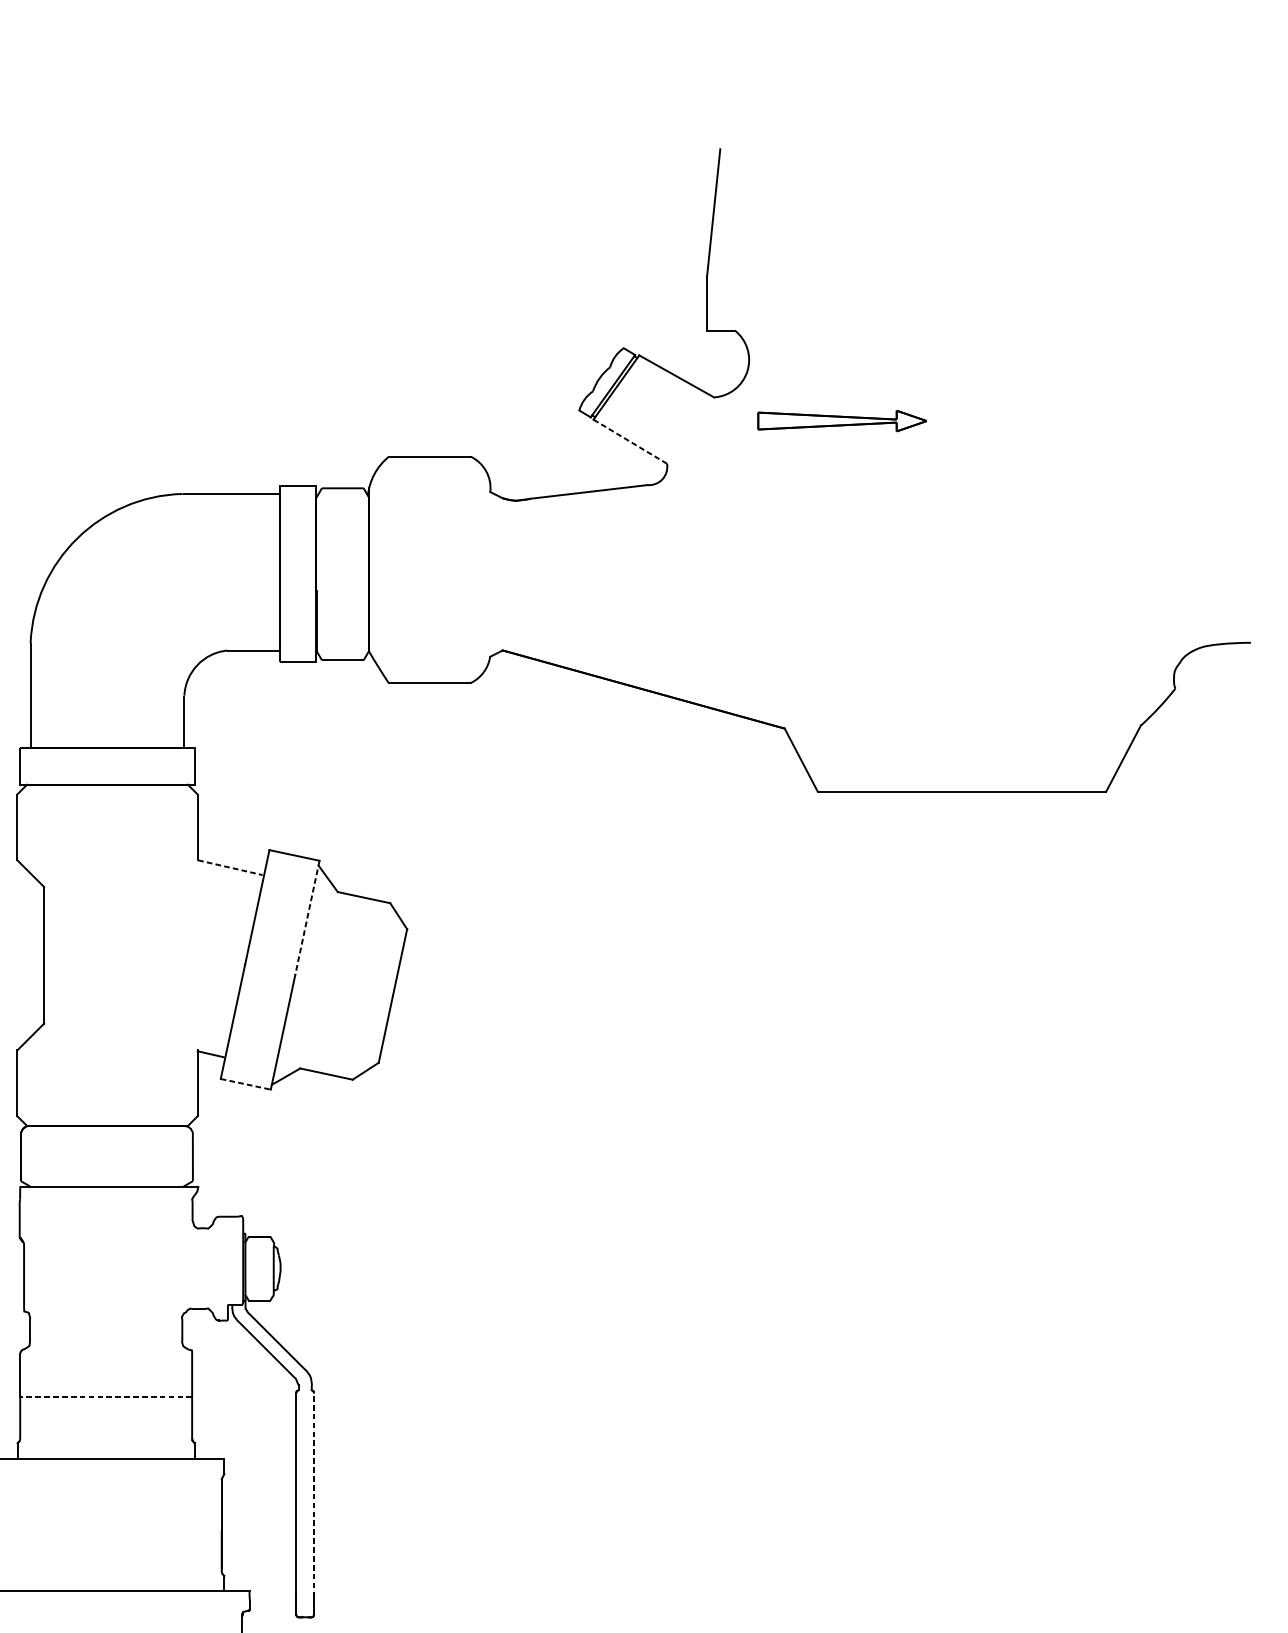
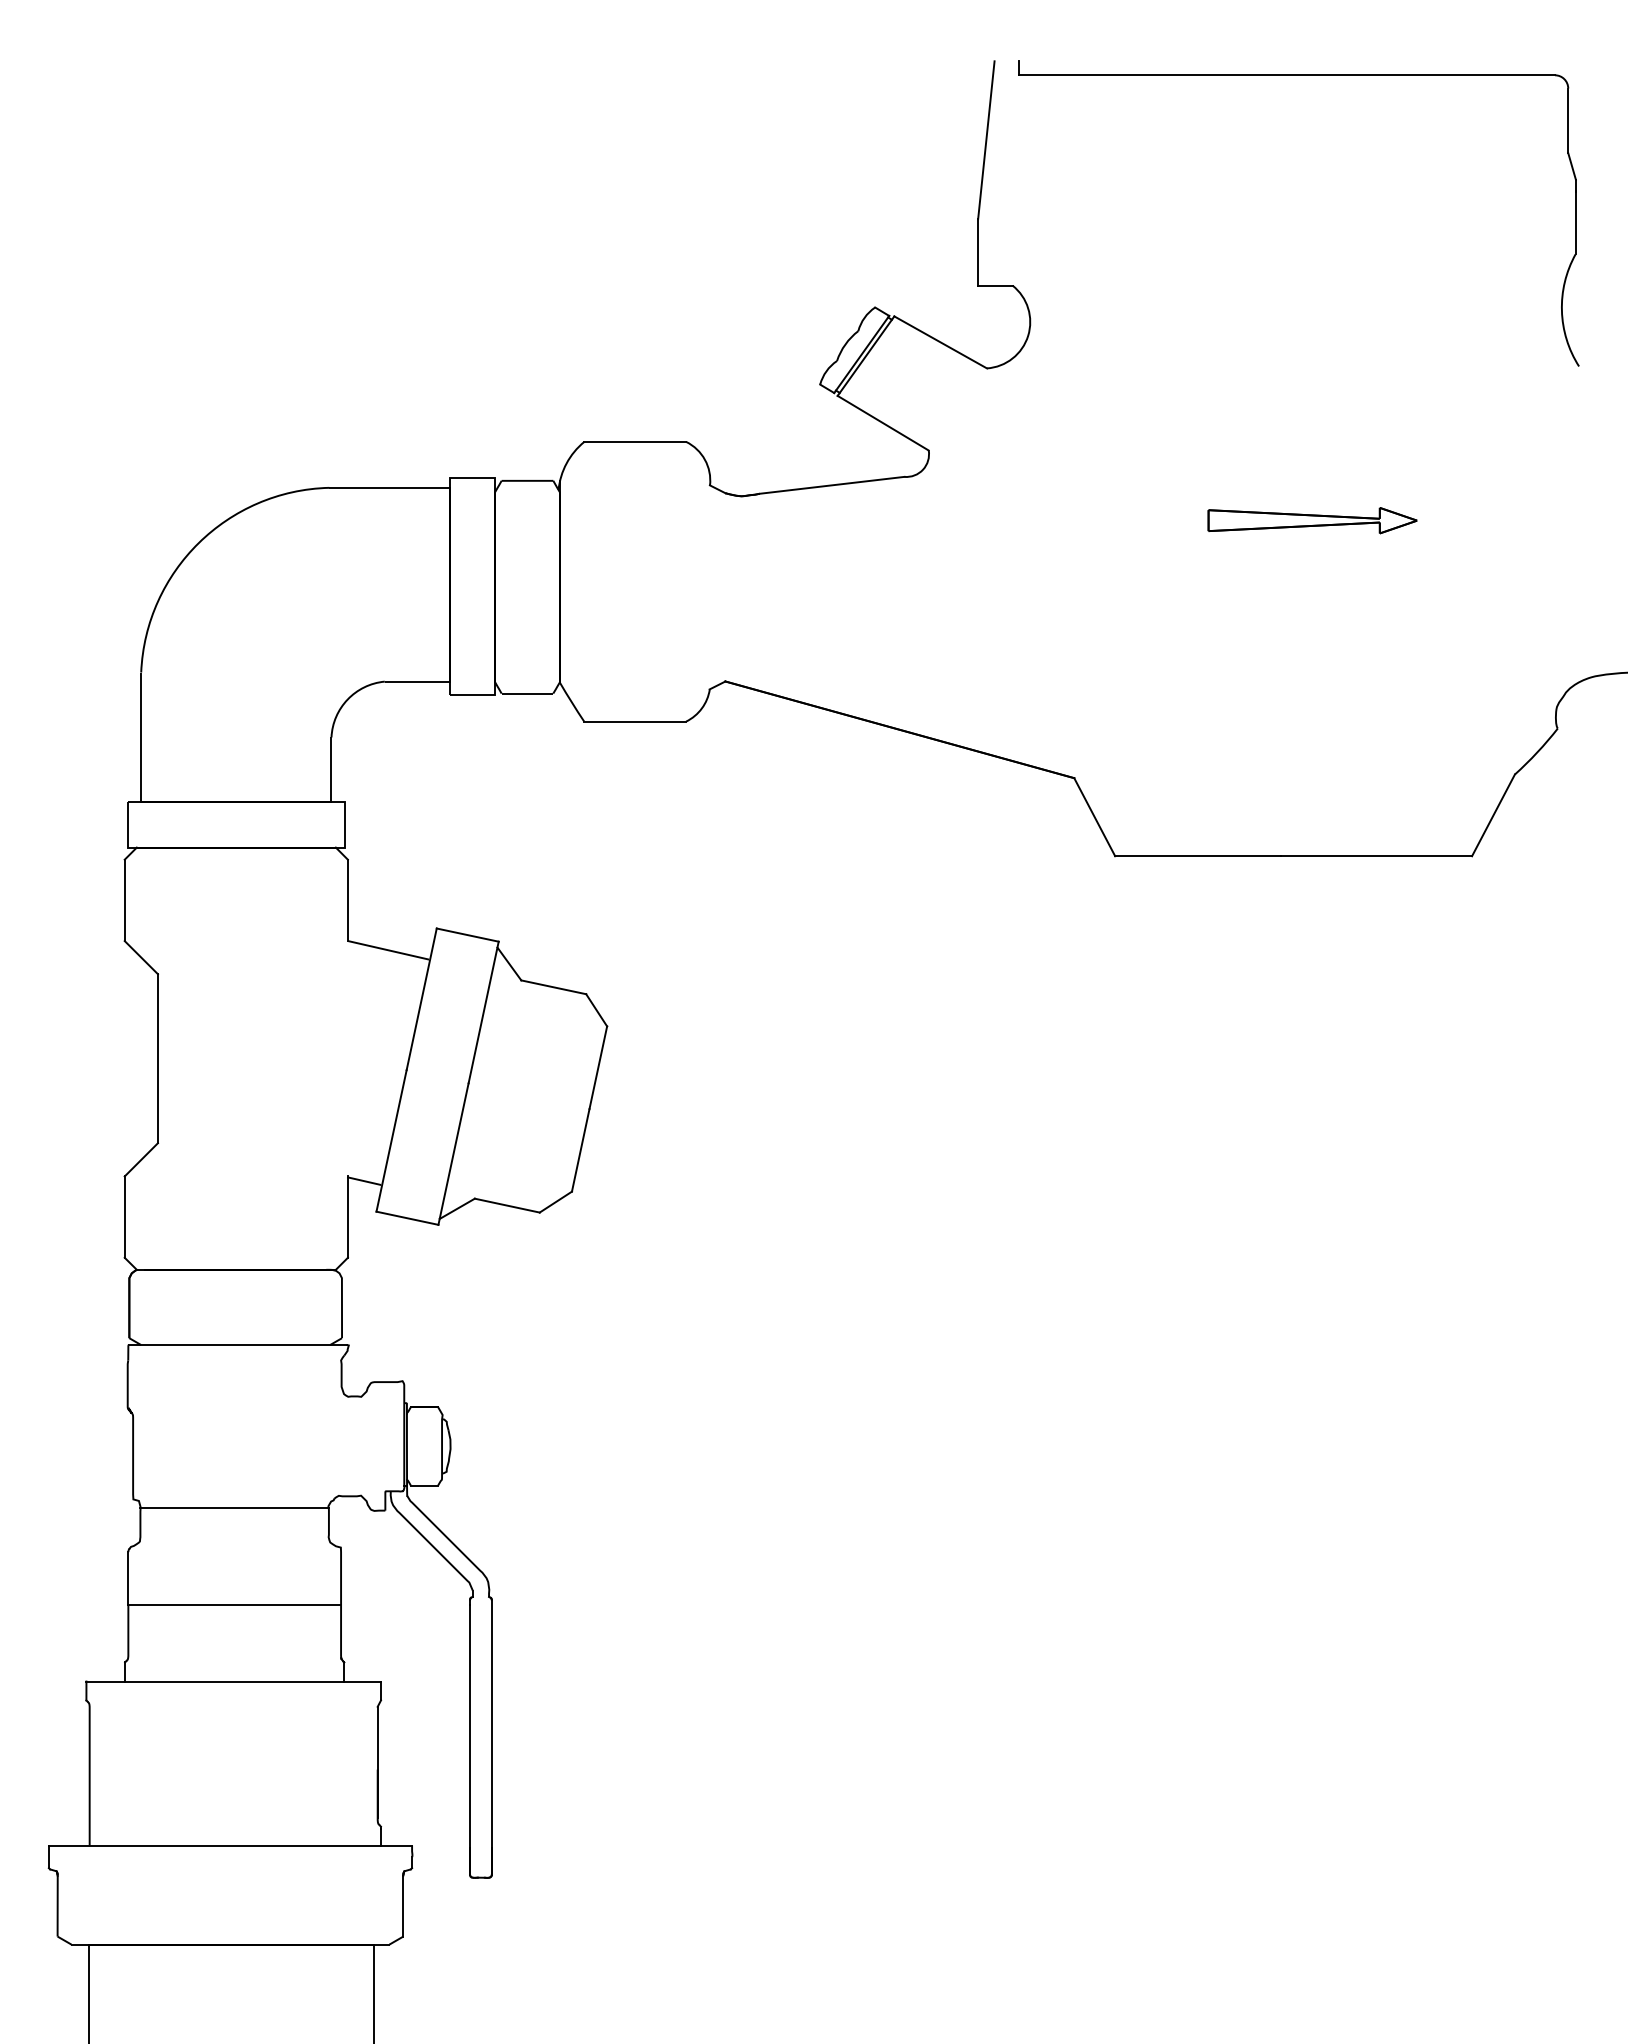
part: (965, 160) -> (1298, 75), added
part: (842, 420) -> (1312, 520), moved
line: (629, 441) -> (882, 422), dashed -> solid
line: (230, 867) -> (388, 950), dashed -> solid
line: (307, 918) -> (483, 1013), dashed -> solid
line: (245, 1084) -> (407, 1218), dashed -> solid
line: (106, 1318) -> (234, 1507), added
line: (106, 1397) -> (234, 1605), dashed -> solid
line: (313, 1503) -> (491, 1737), dashed -> solid

